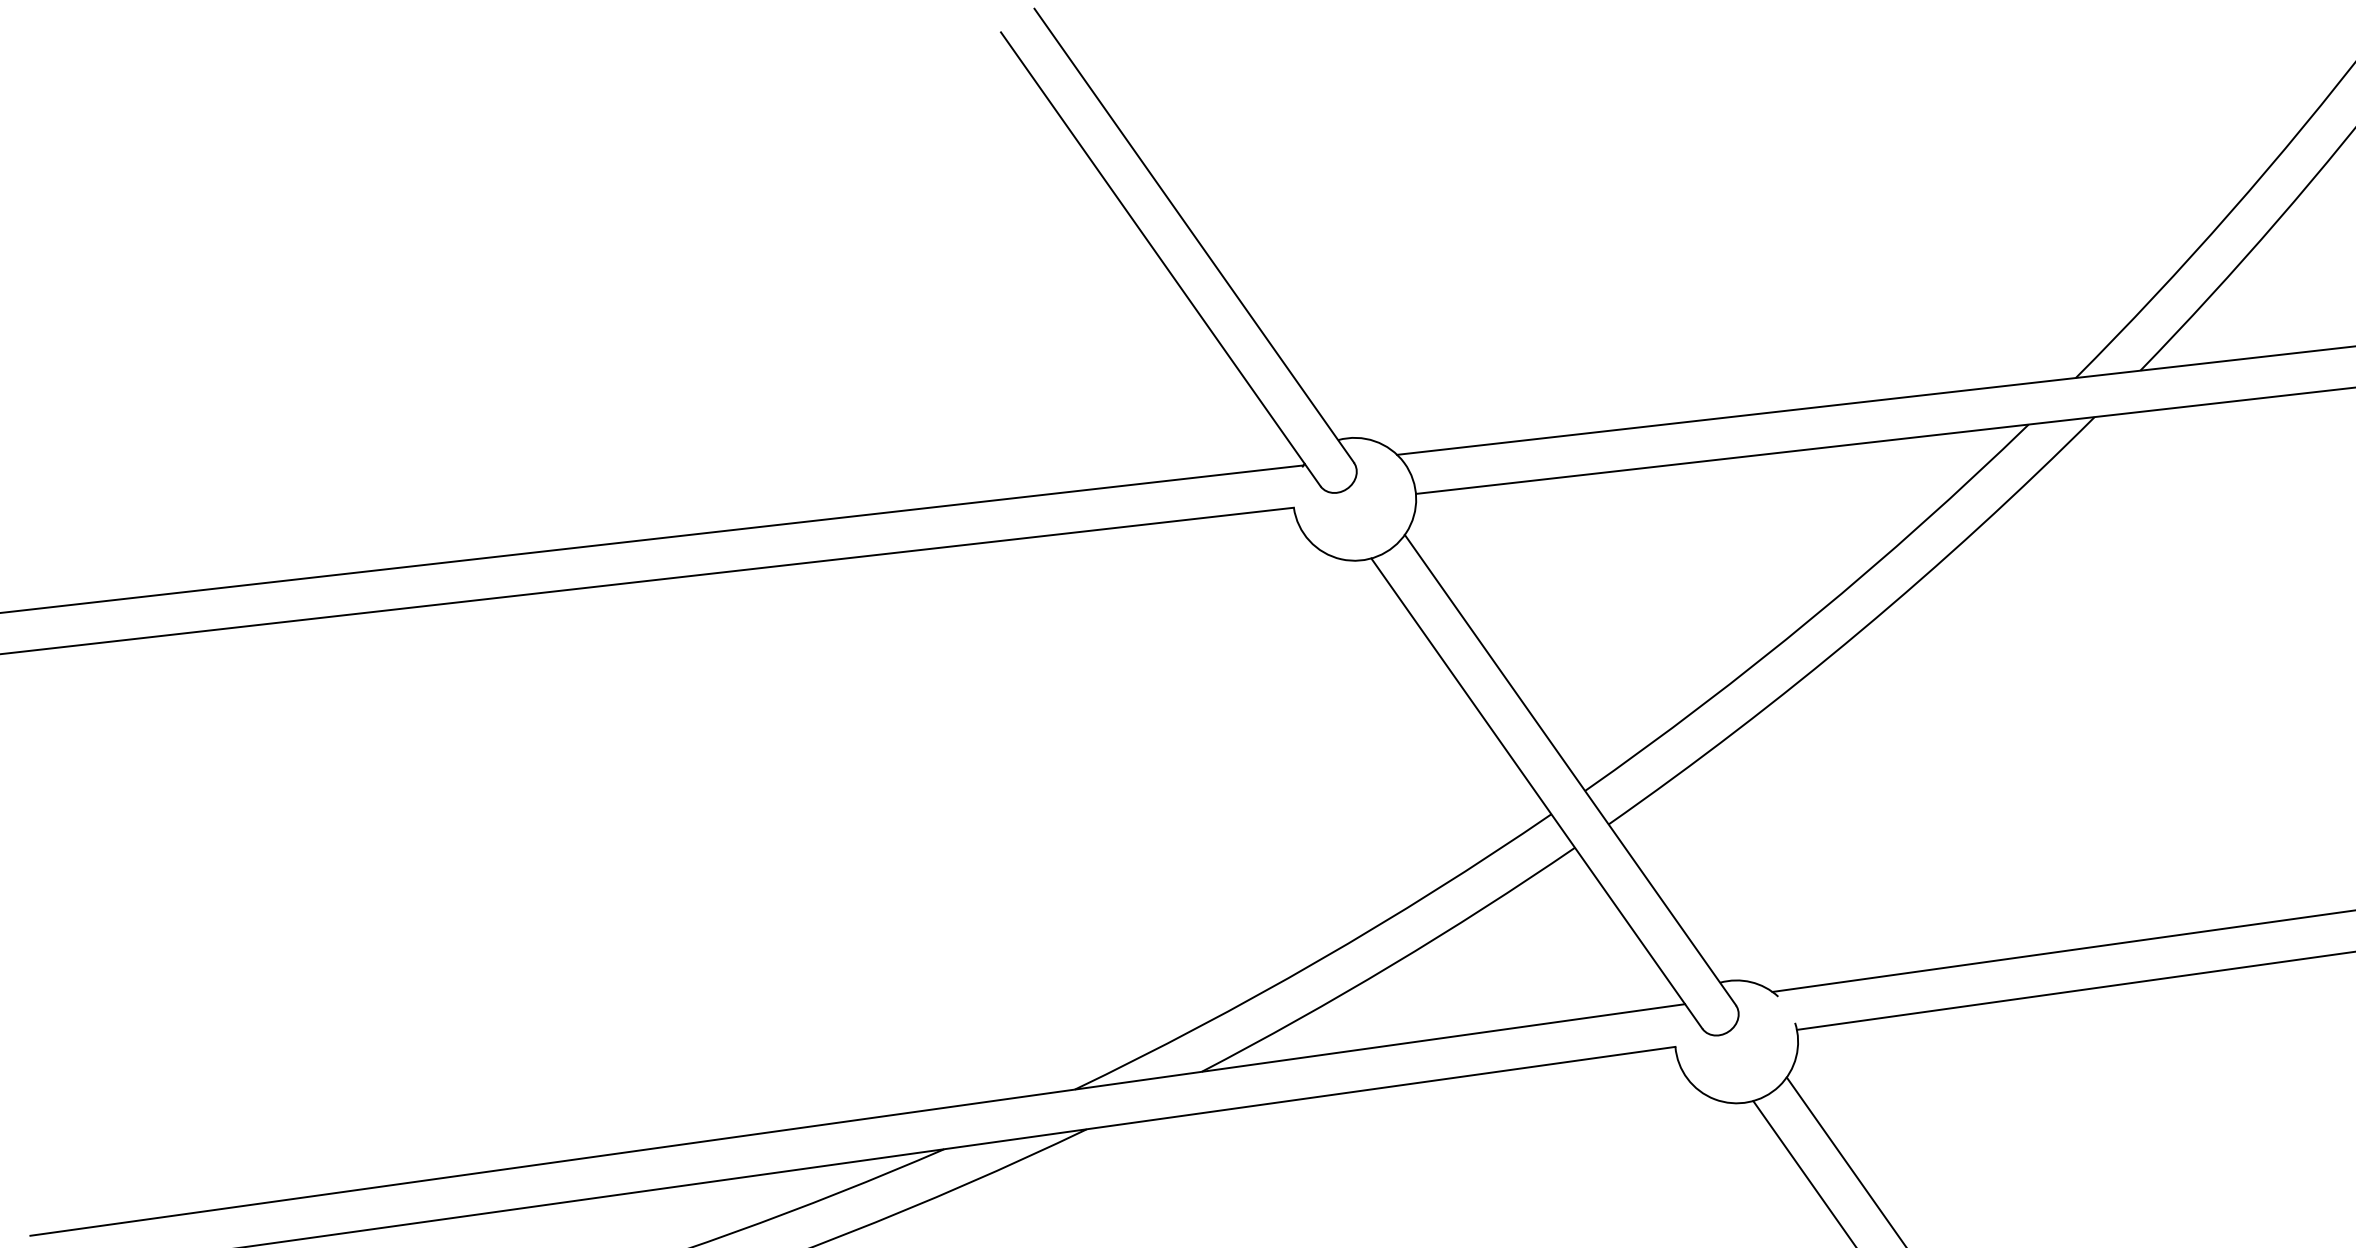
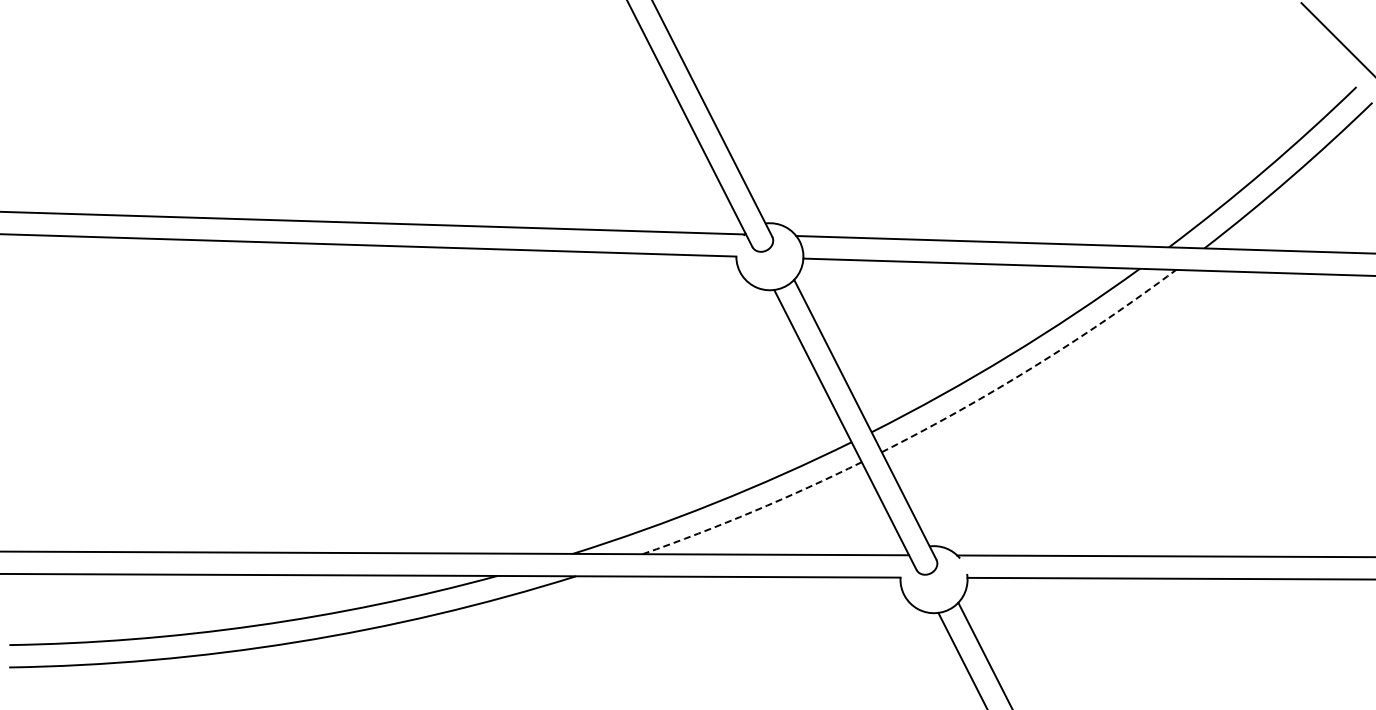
arc: (1859, 631) -> (1032, 367), solid -> dashed
arc: (1391, 965) -> (753, 511), solid -> dashed

